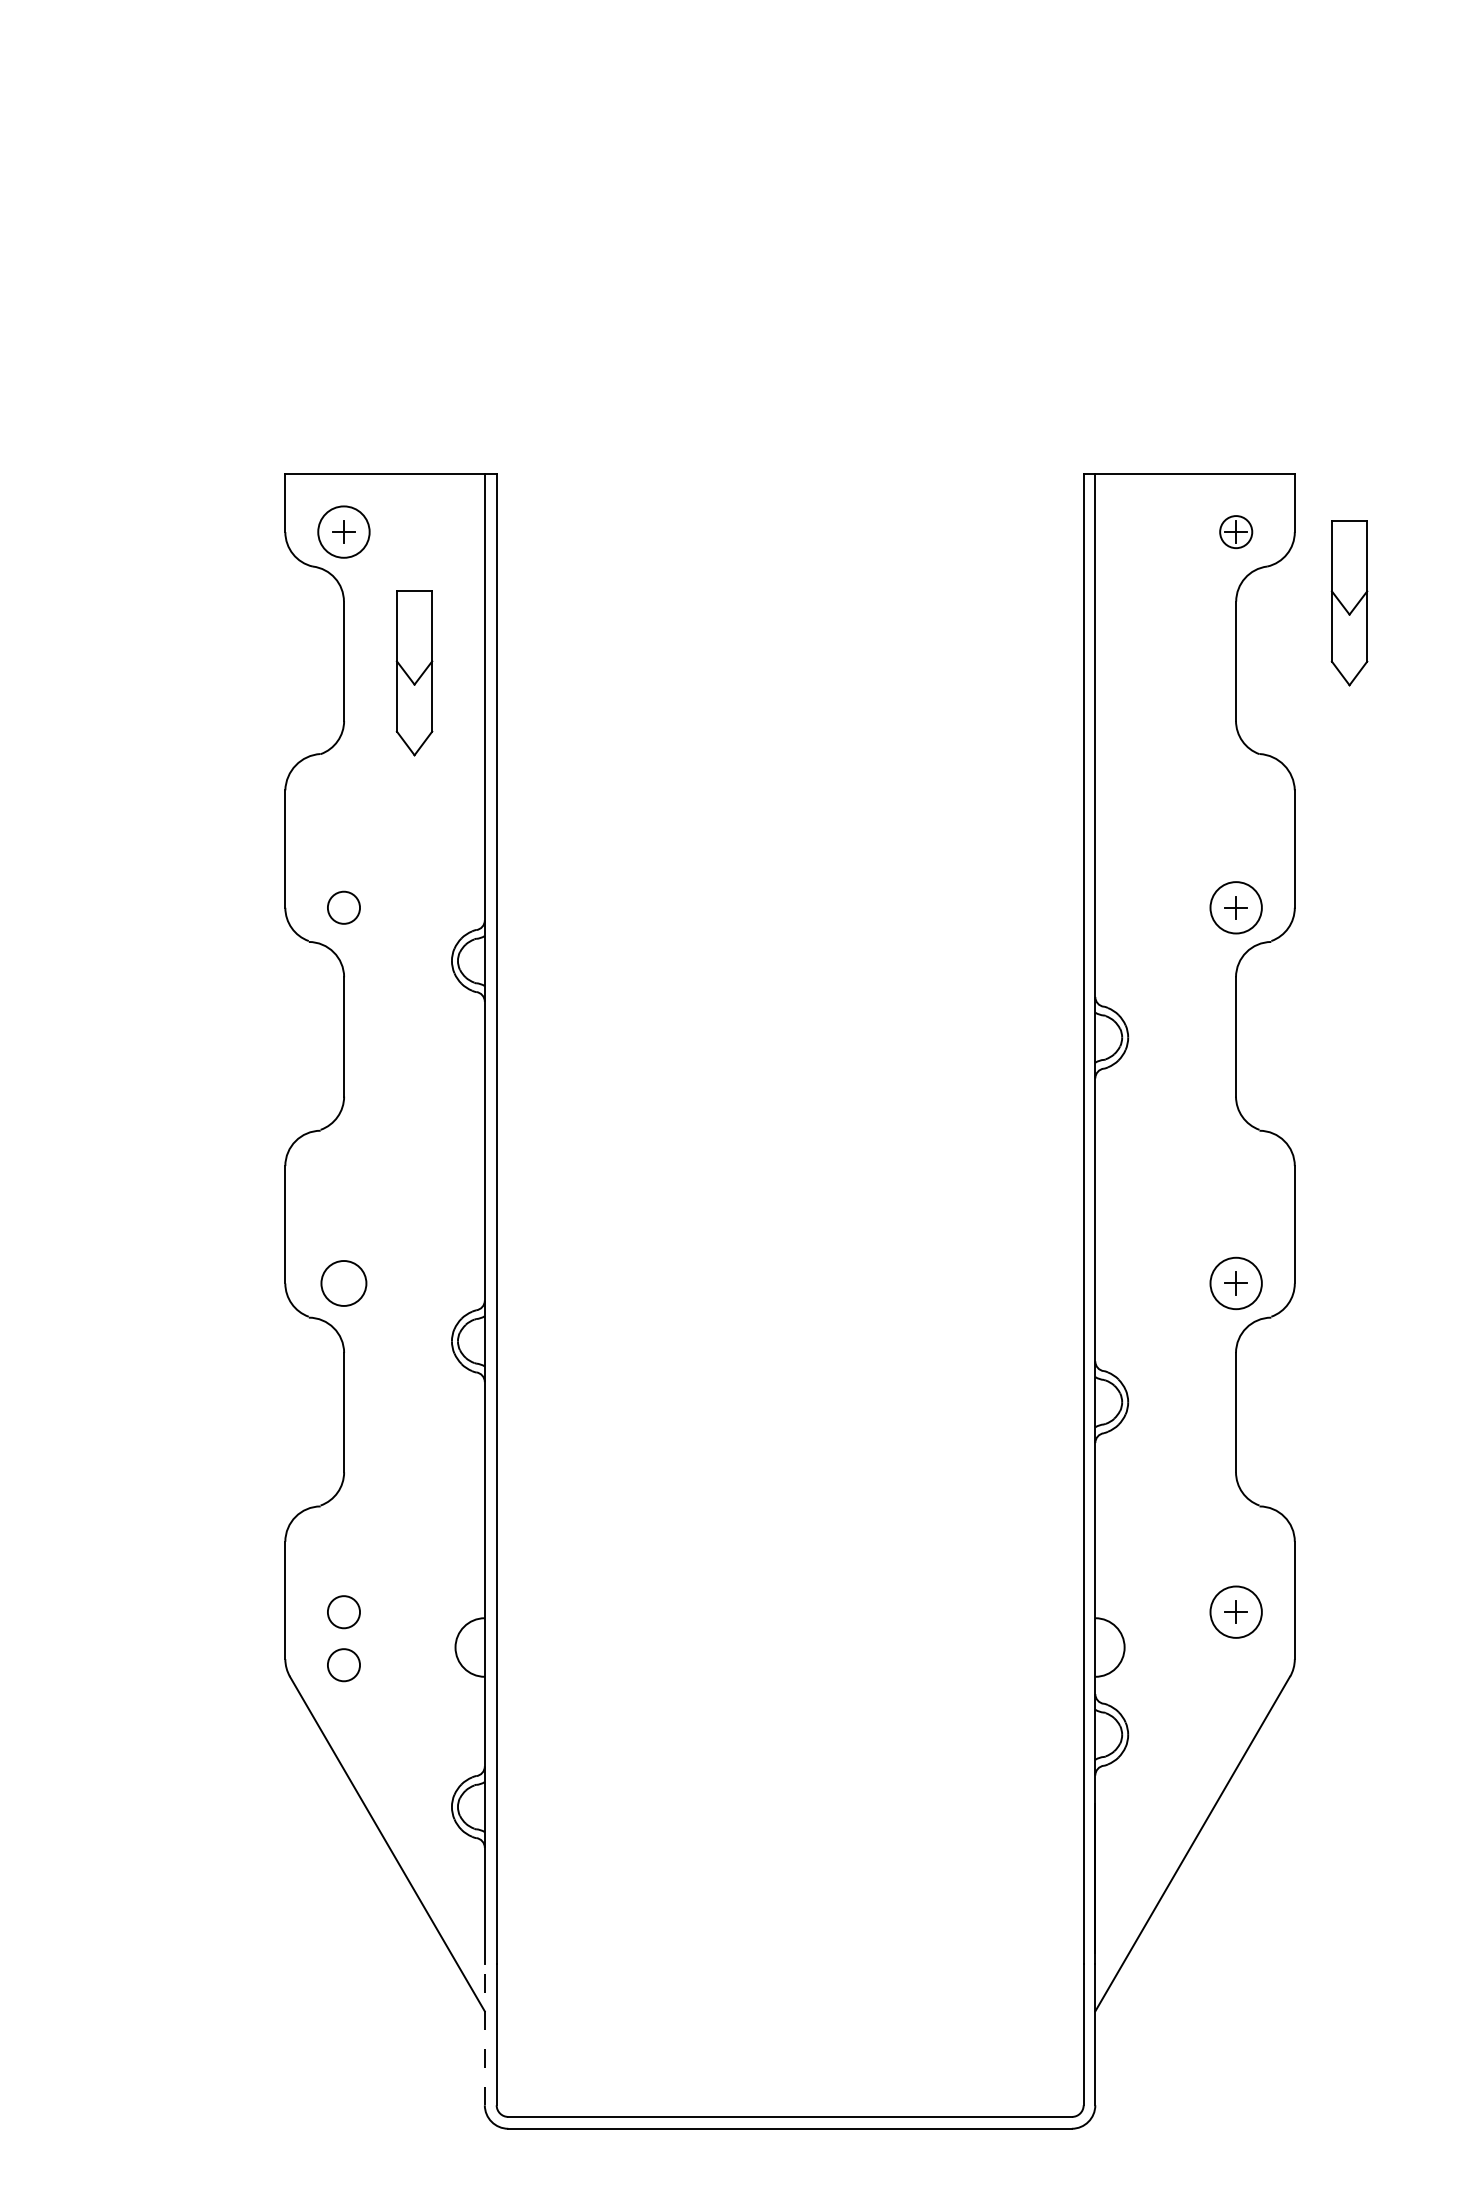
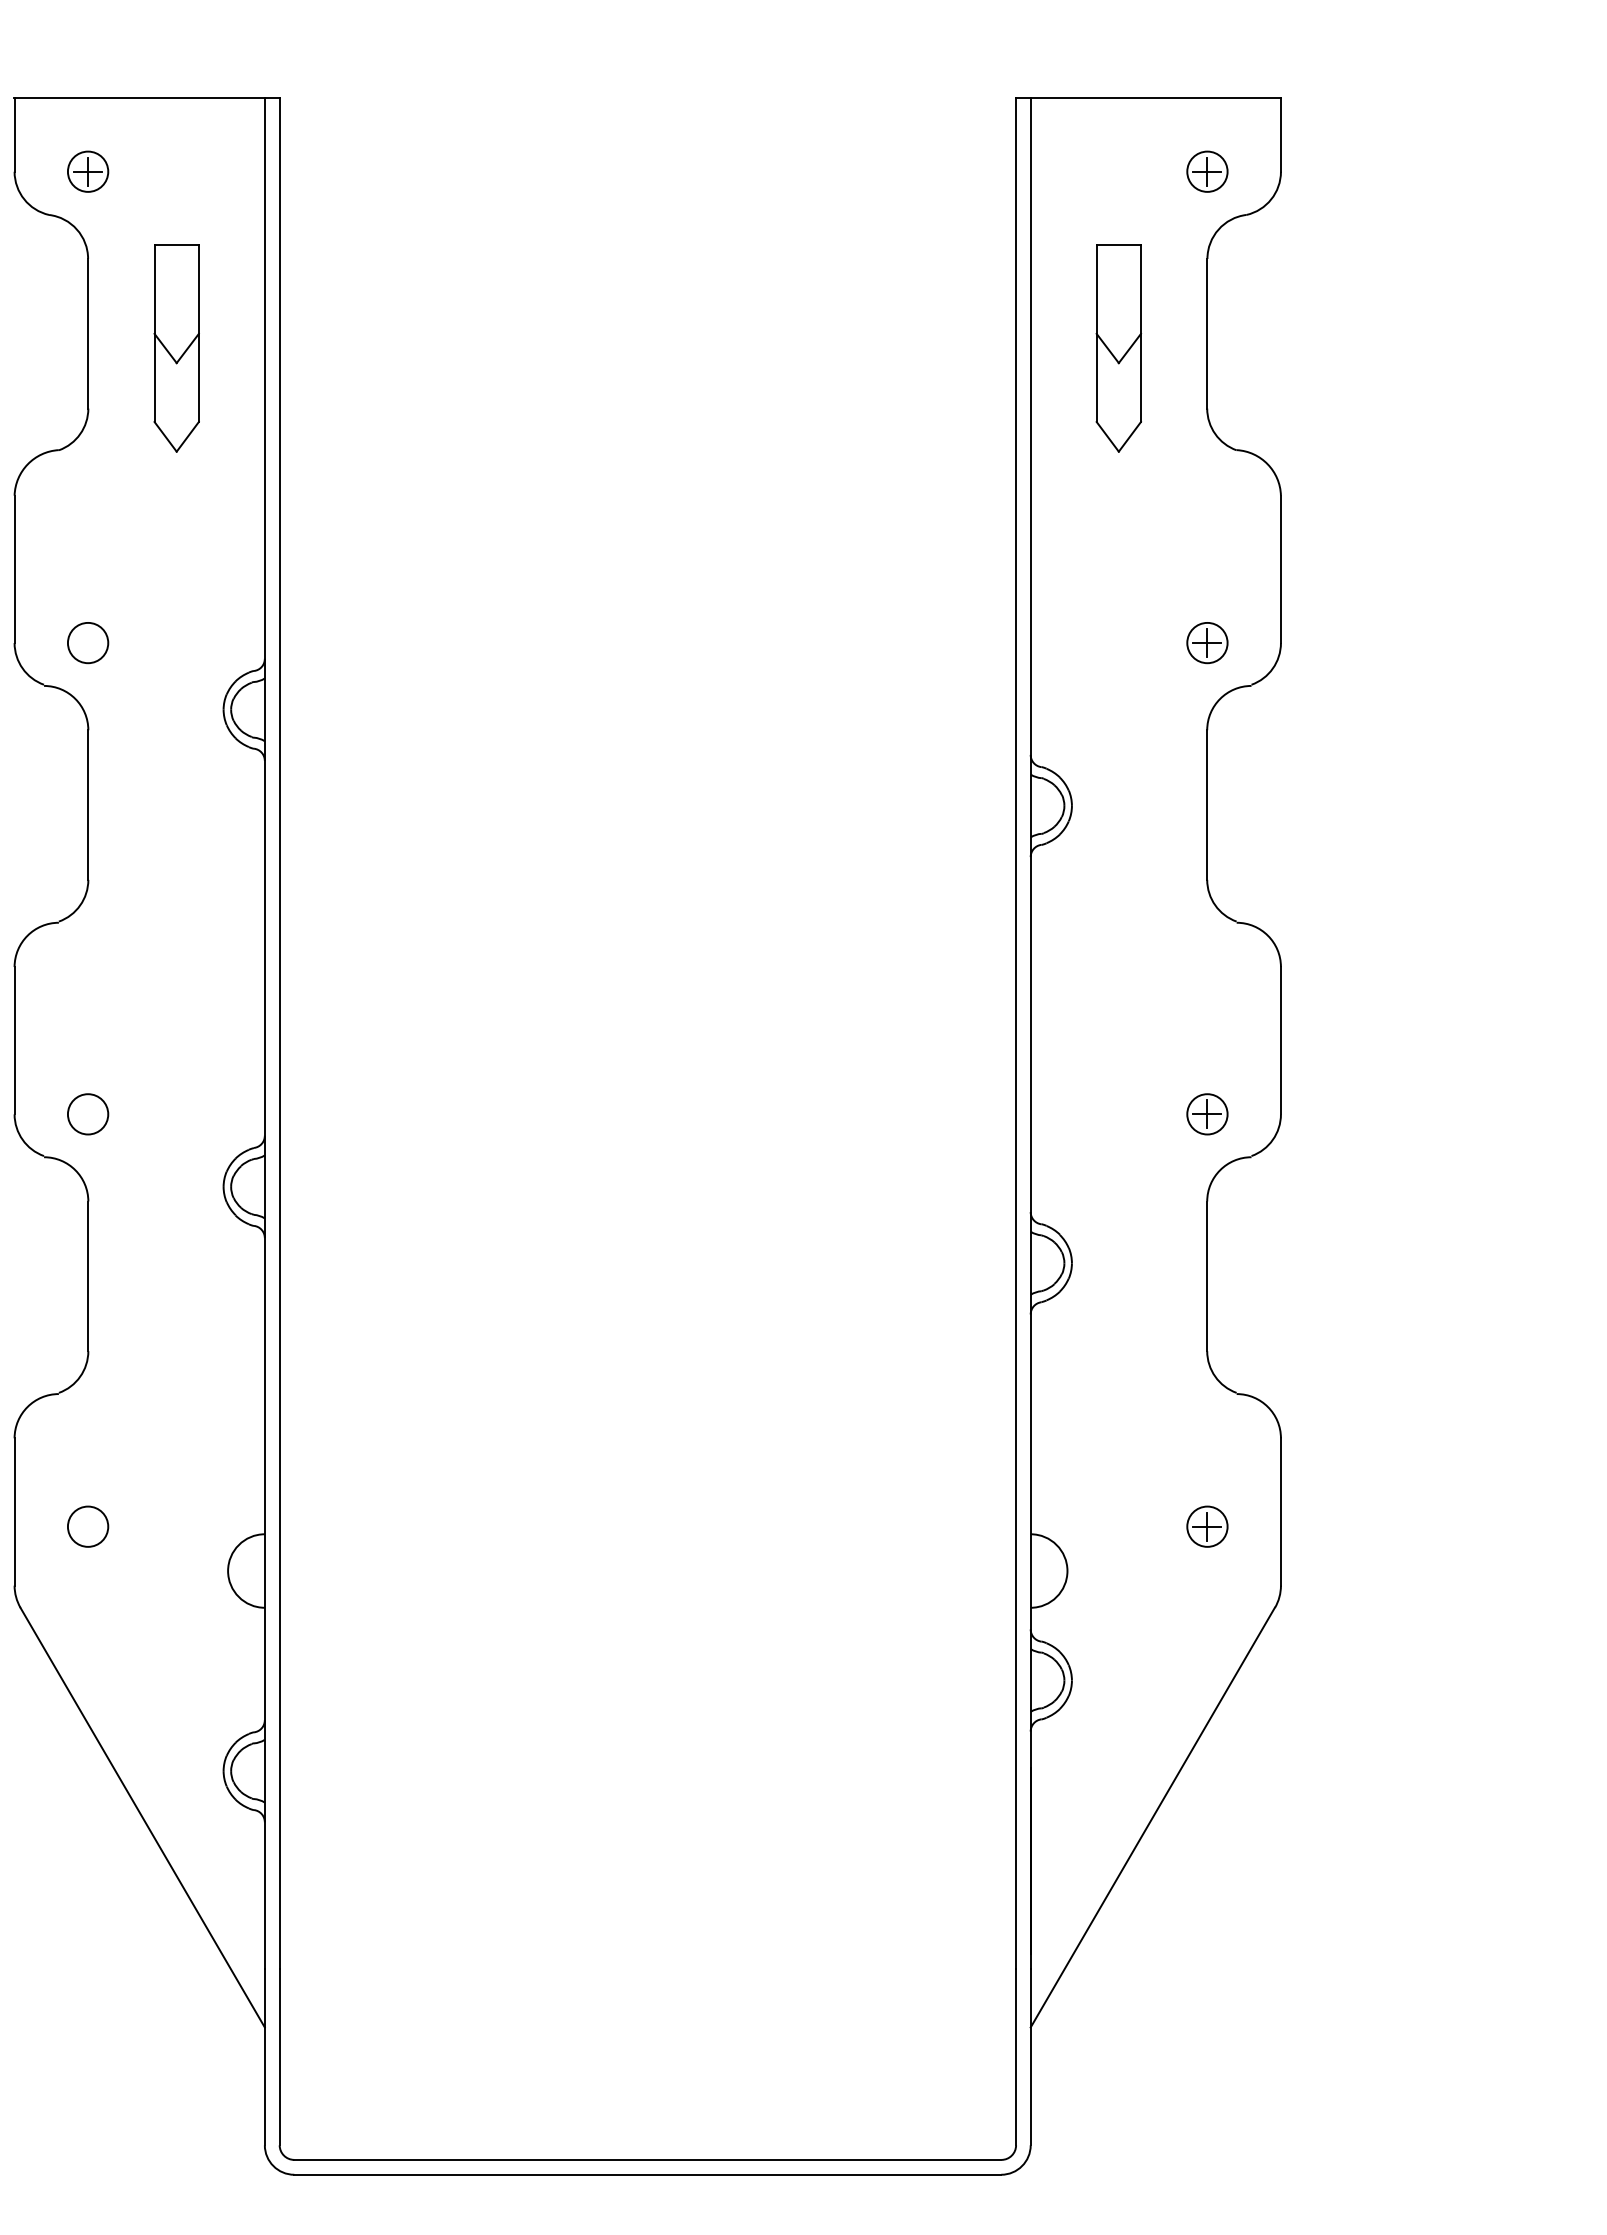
circle: (343, 532) -> (87, 172), size x0.62
part: (1349, 603) -> (1118, 349), moved
circle: (1236, 907) -> (1207, 642), size x0.62
circle: (343, 1283) -> (87, 1114), size x0.71
circle: (1236, 1283) -> (1207, 1114), size x0.62
circle: (1236, 1612) -> (1207, 1527), size x0.62
circle: (343, 1665) -> (87, 1593), removed
line: (484, 2034) -> (264, 2056), dashed -> solid

